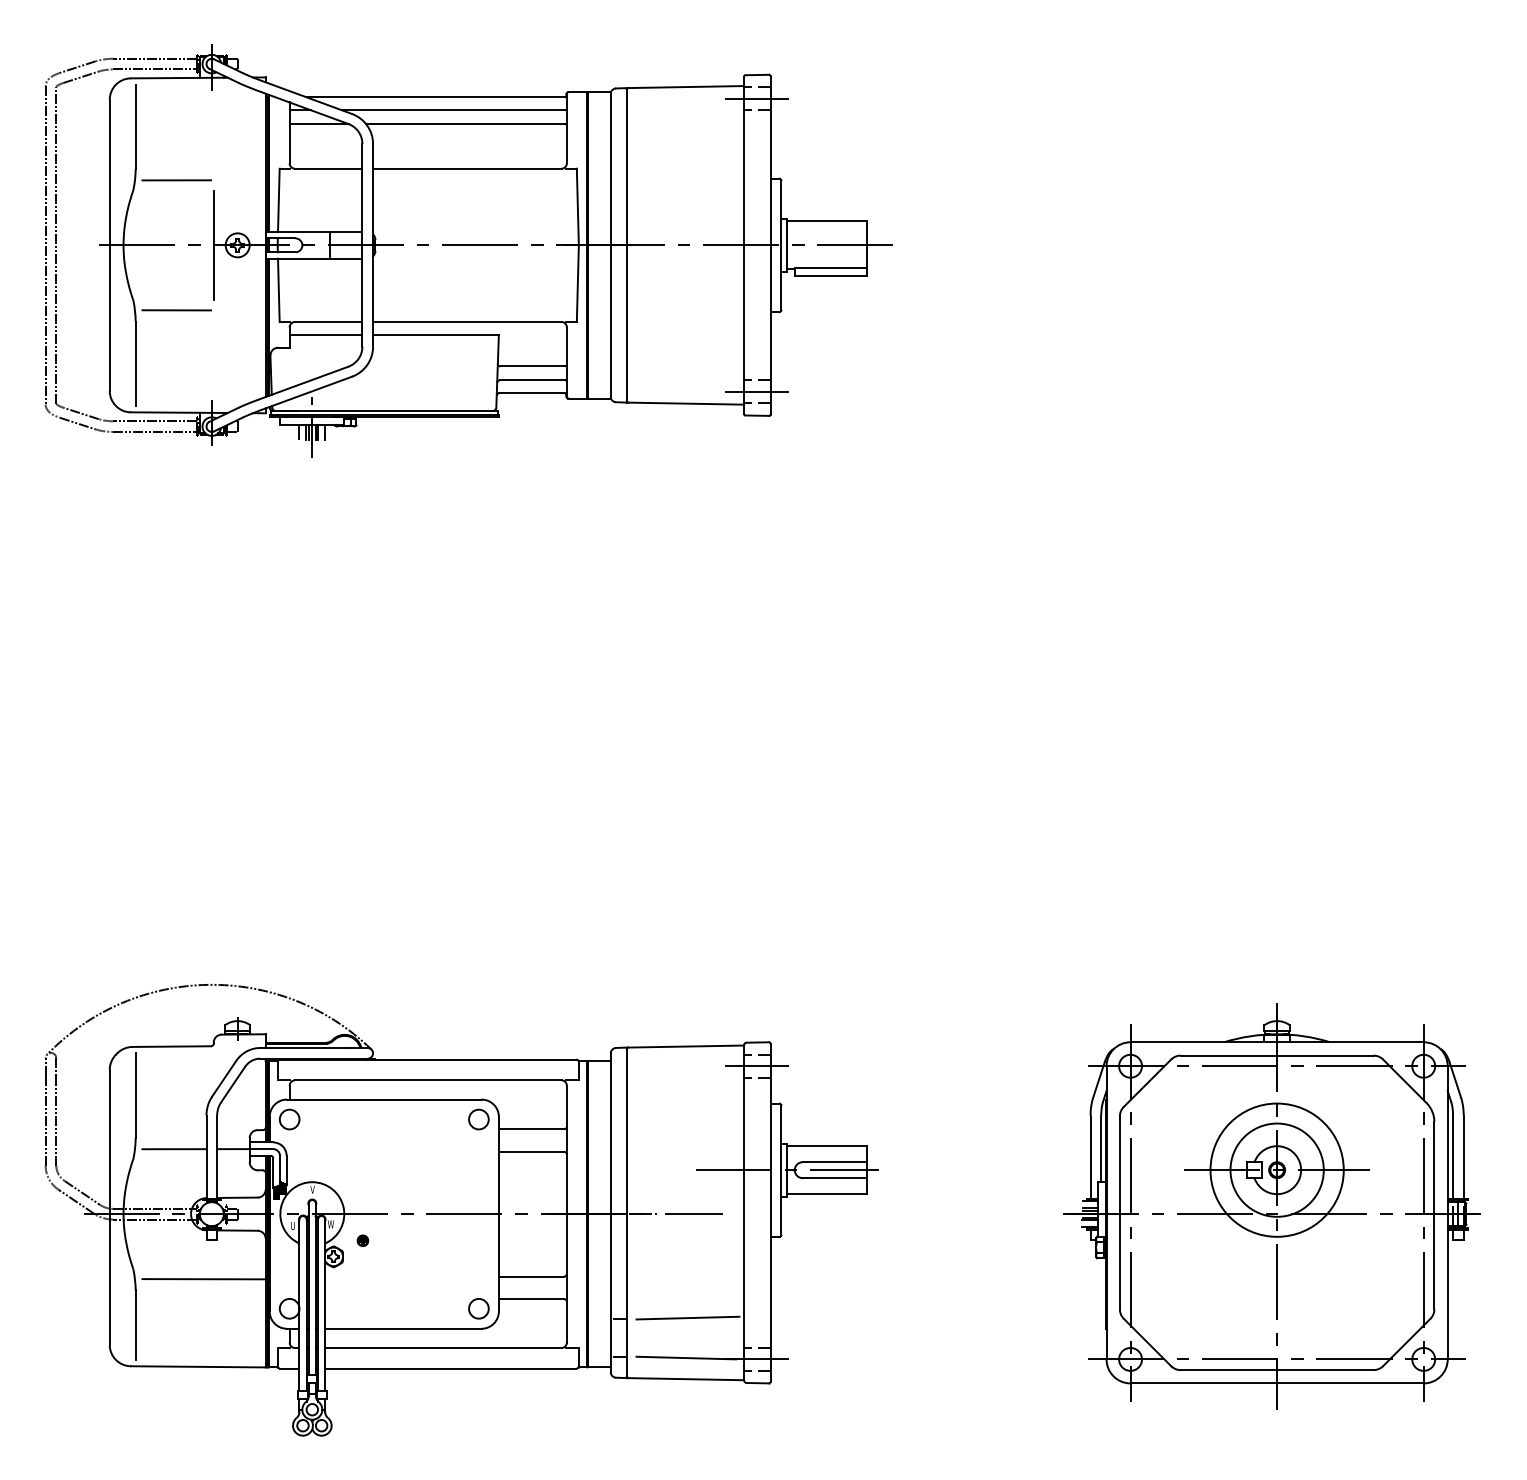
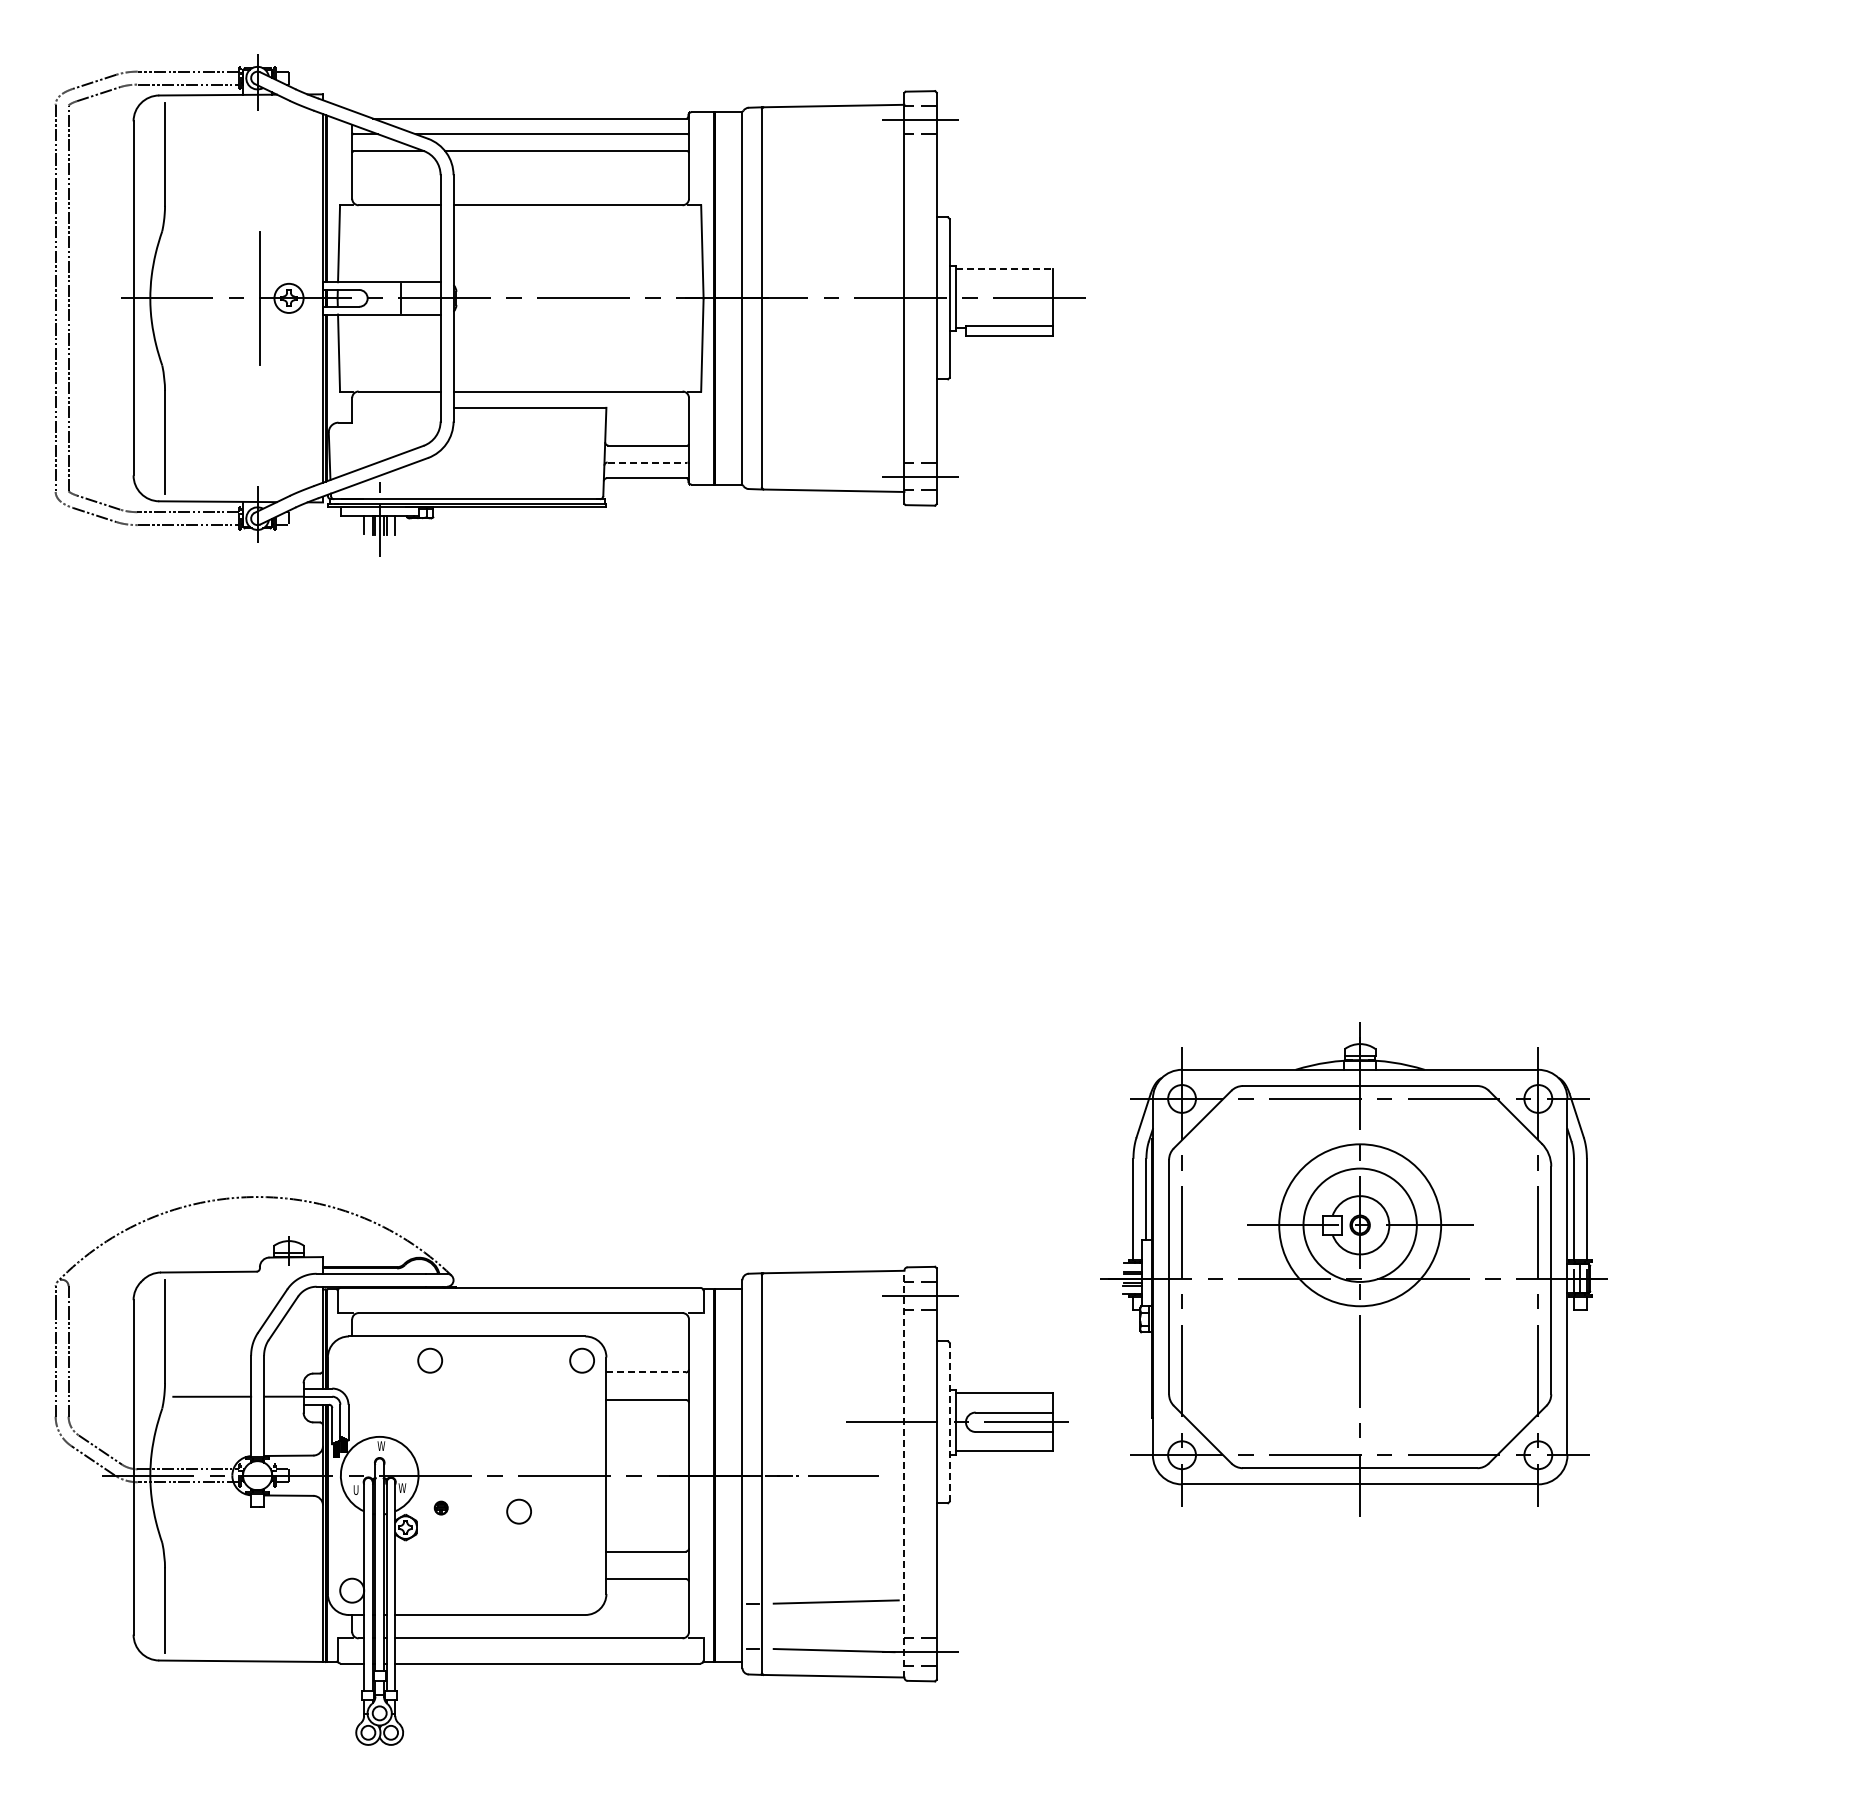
line: (176, 180) -> (214, 219), removed
line: (826, 221) -> (1004, 269), solid -> dashed
line: (176, 310) -> (214, 377), removed
line: (326, 335) -> (396, 407), removed
line: (532, 380) -> (647, 462), solid -> dashed
circle: (289, 1119) -> (430, 1360), moved
line: (531, 1129) -> (646, 1372), solid -> dashed
line: (781, 1169) -> (949, 1421), solid -> dashed
text: (313, 1189) -> (381, 1445), V -> W
part: (1271, 1206) -> (1353, 1269), moved
line: (744, 1212) -> (904, 1473), solid -> dashed
line: (204, 1278) -> (248, 1554), removed
circle: (478, 1308) -> (518, 1511), moved

